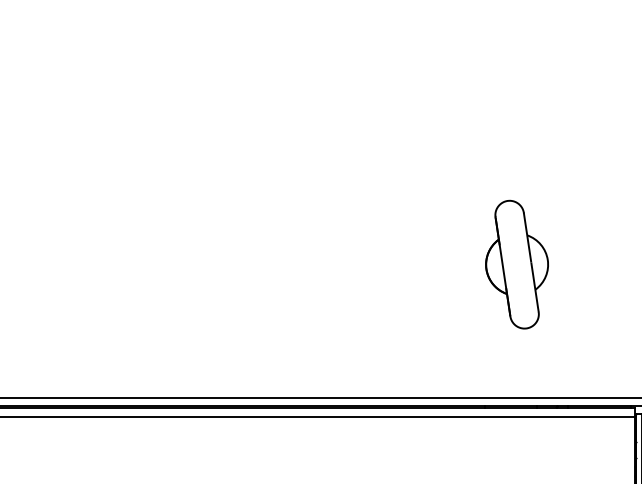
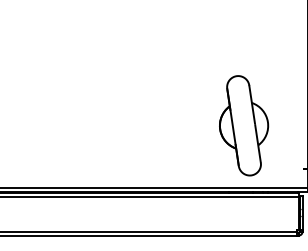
part: (517, 263) -> (244, 125), size x1.67

